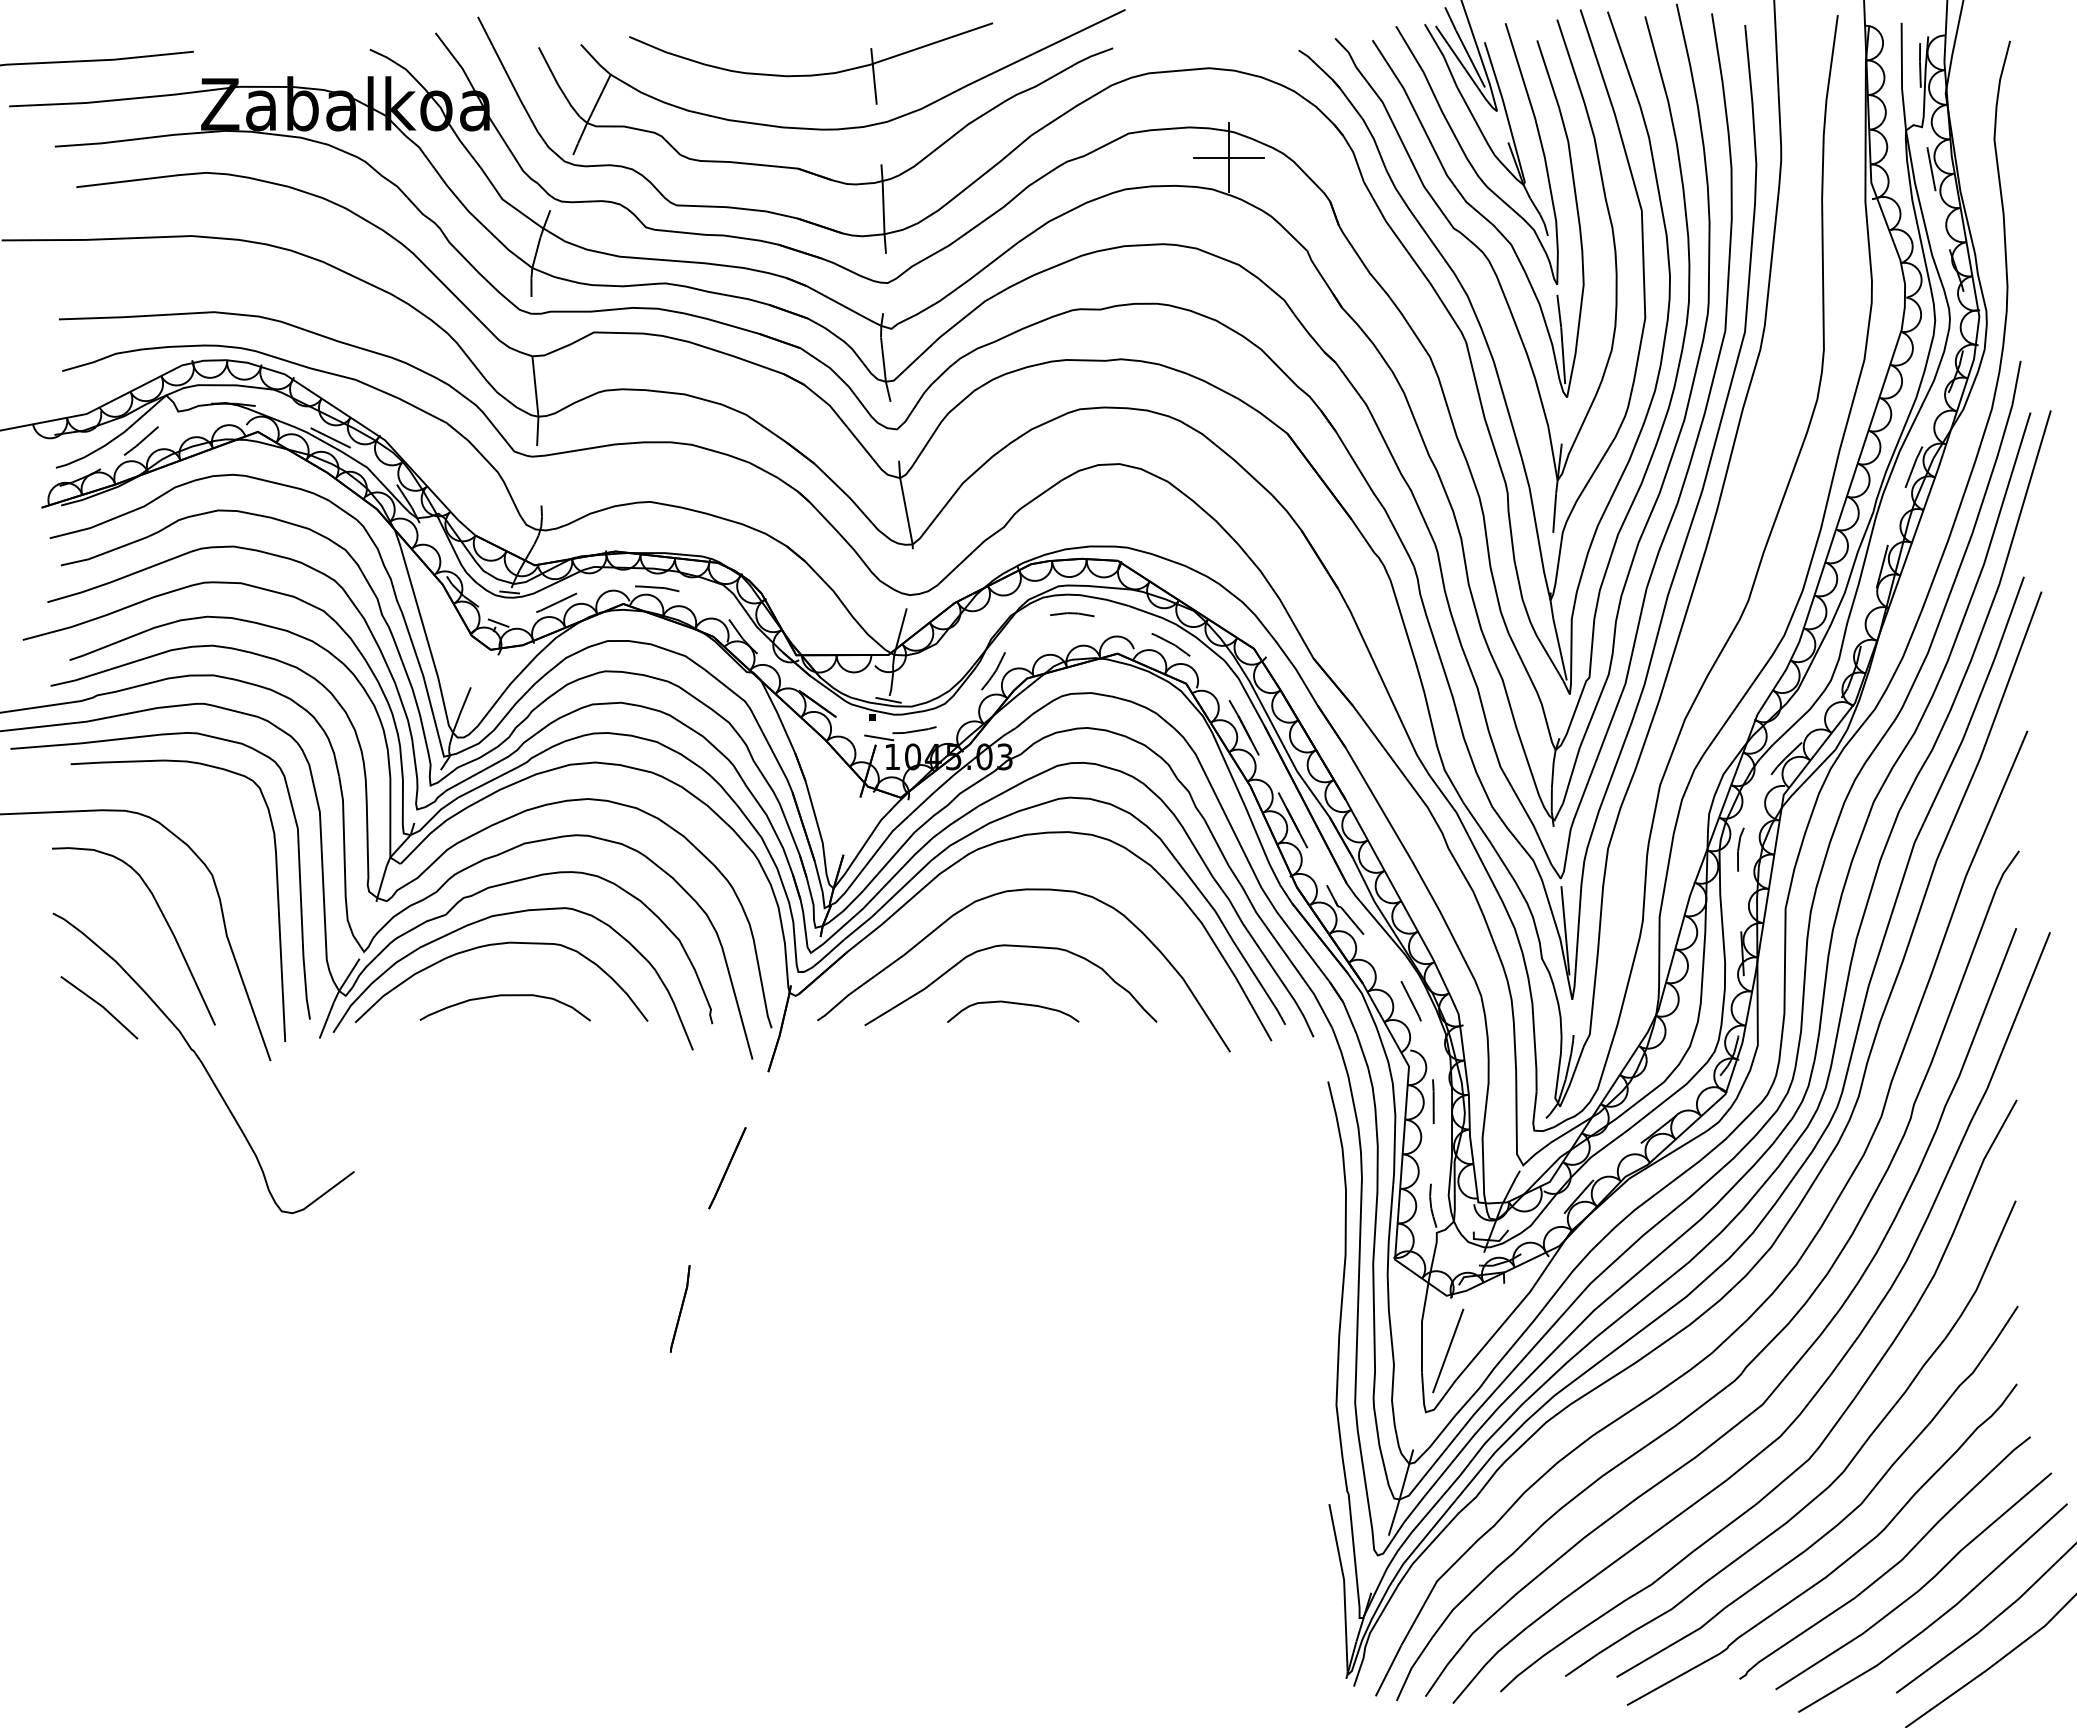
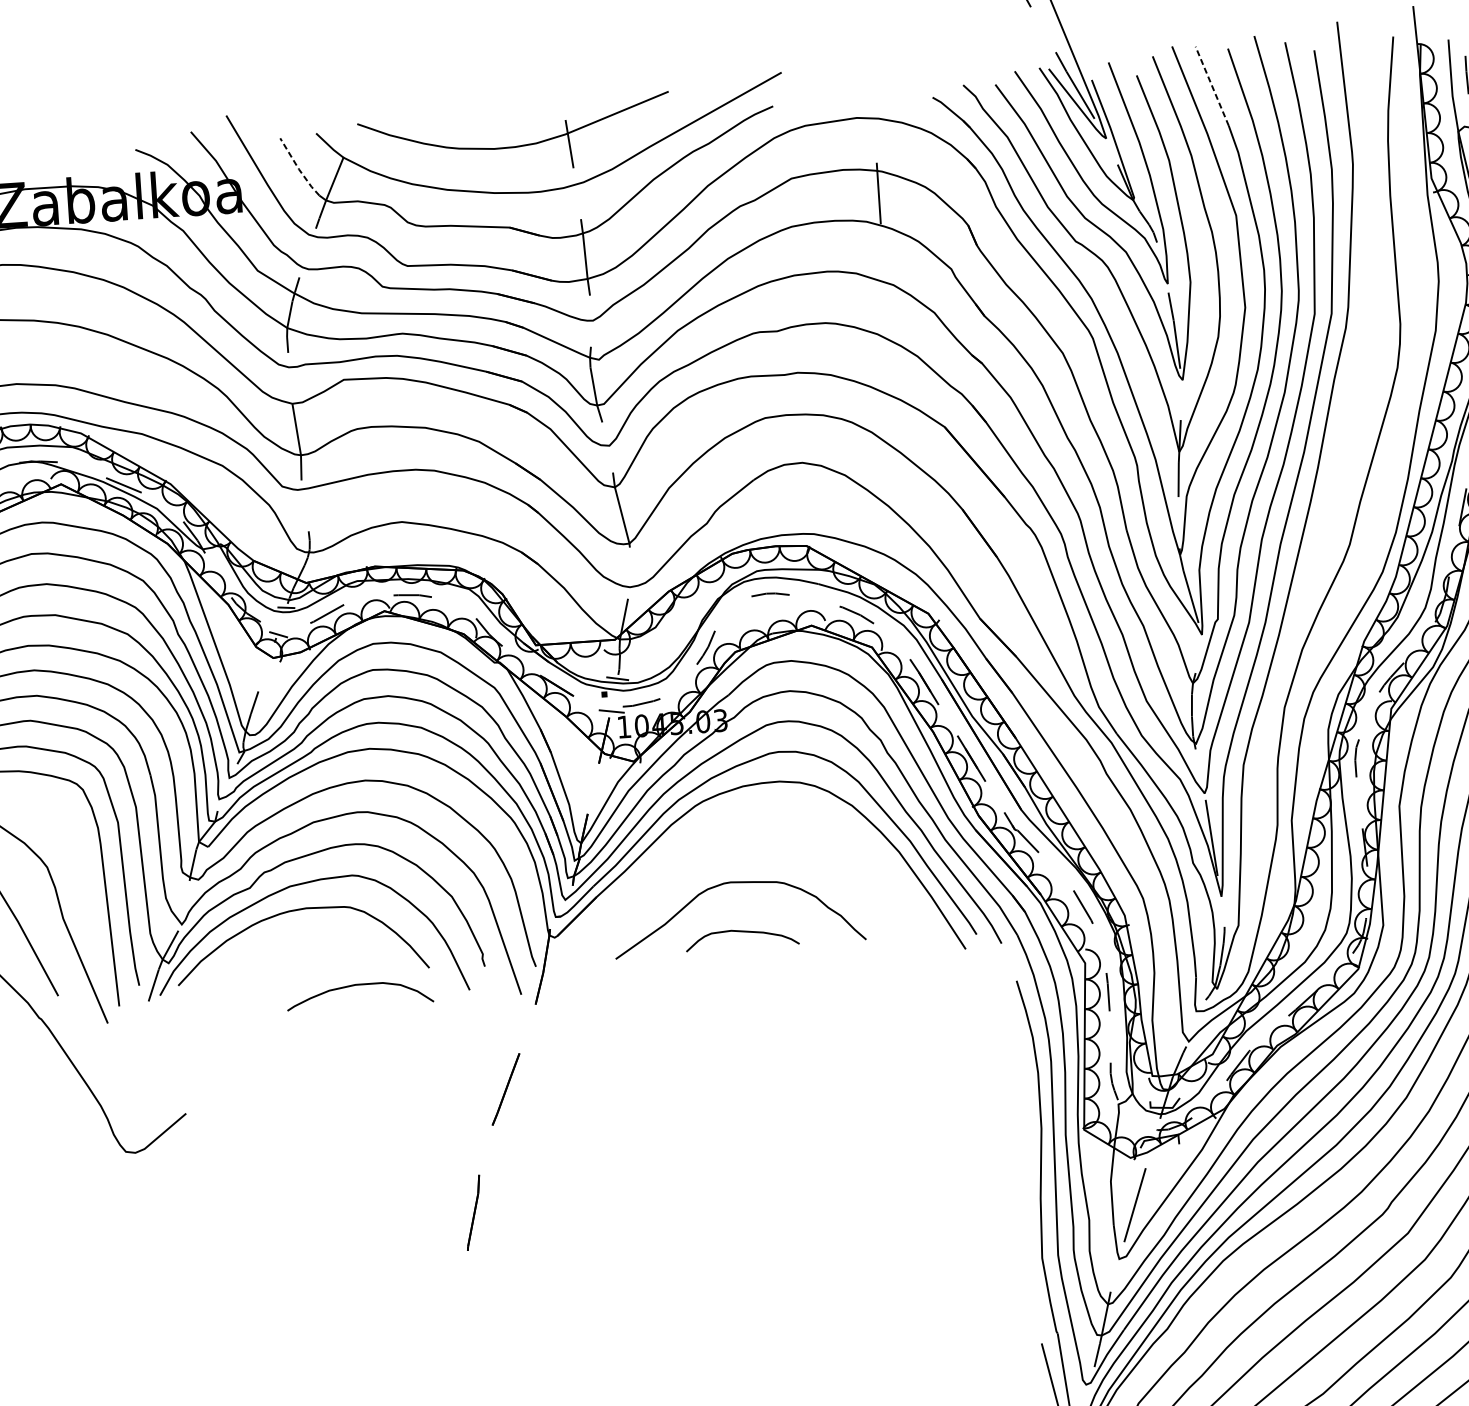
line: (1623, 58) -> (1211, 86), solid -> dashed
line: (557, 84) -> (298, 169), solid -> dashed
line: (1228, 157) -> (878, 193), removed
curve: (1017, 891) -> (739, 835), removed
curve: (504, 996) -> (358, 985), moved

